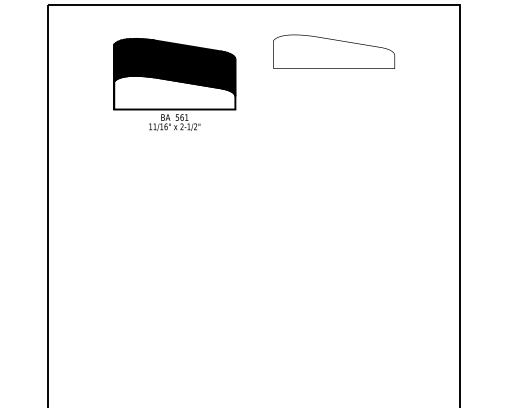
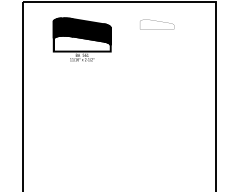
part: (332, 51) -> (156, 24), size x0.6

